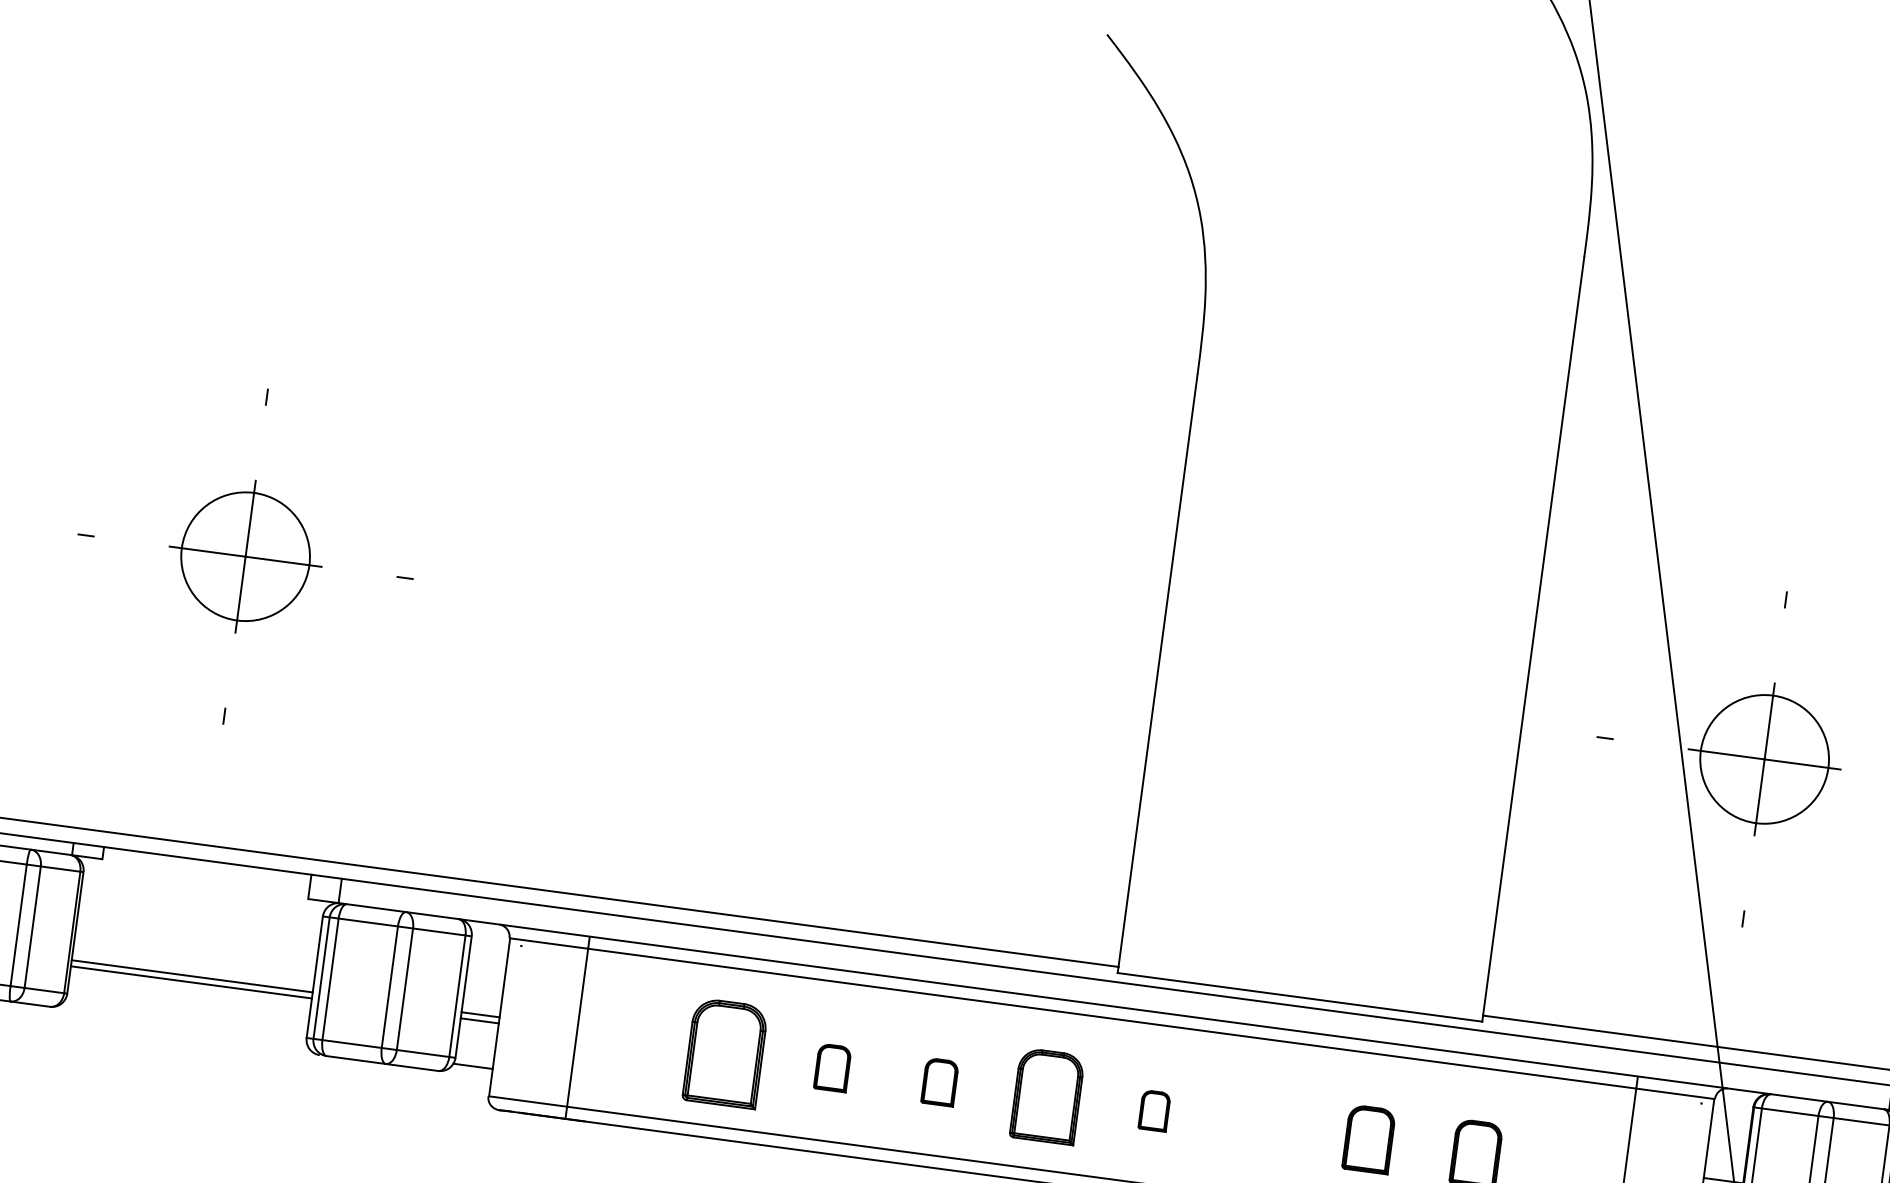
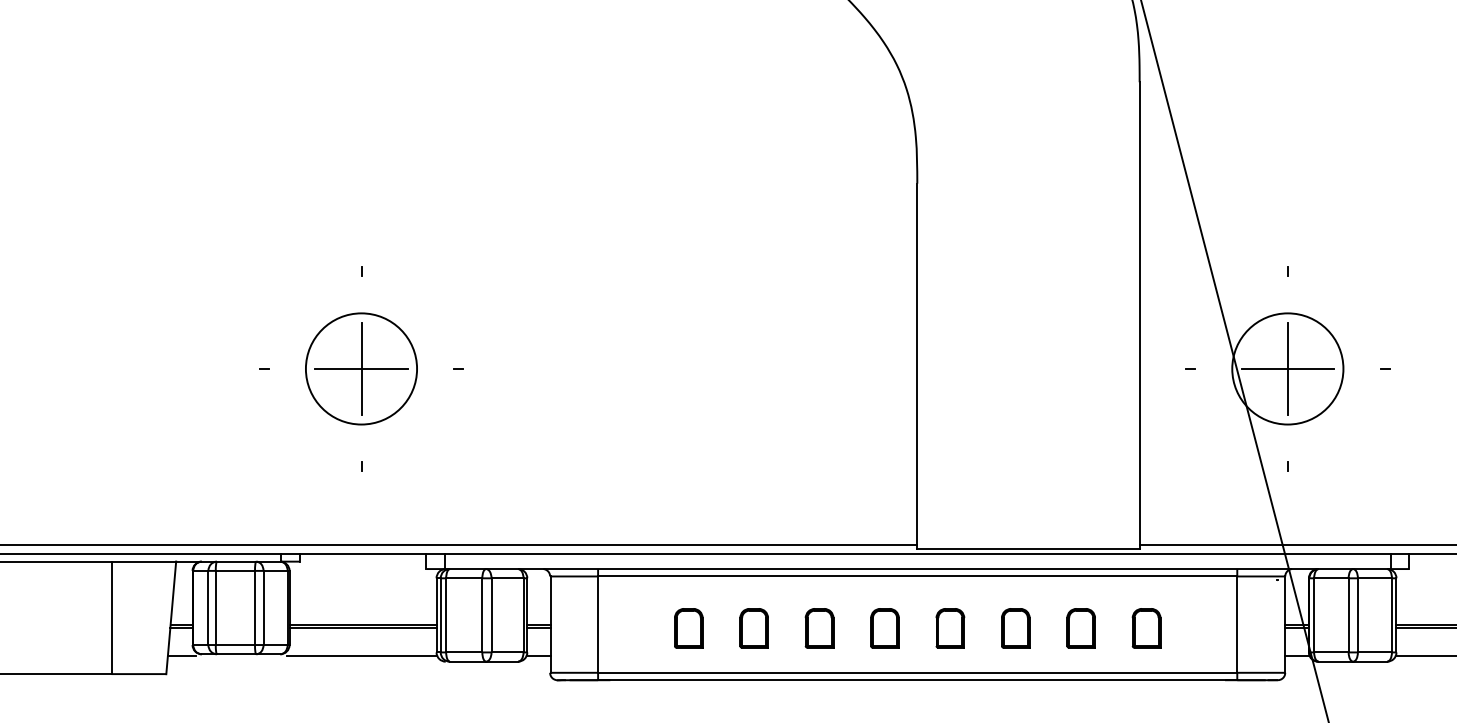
circle: (245, 555) -> (361, 368), size x1.43
circle: (1764, 758) -> (1287, 368), size x1.43
line: (182, 1028) -> (361, 656), added
part: (725, 1053) -> (688, 628), size x0.62
part: (831, 1068) -> (753, 628), size x1.43
part: (939, 1082) -> (819, 628), size x1.43
part: (1046, 1096) -> (884, 628), size x0.71
part: (1154, 1111) -> (950, 628), size x1.67
part: (1261, 1125) -> (1015, 628), added

